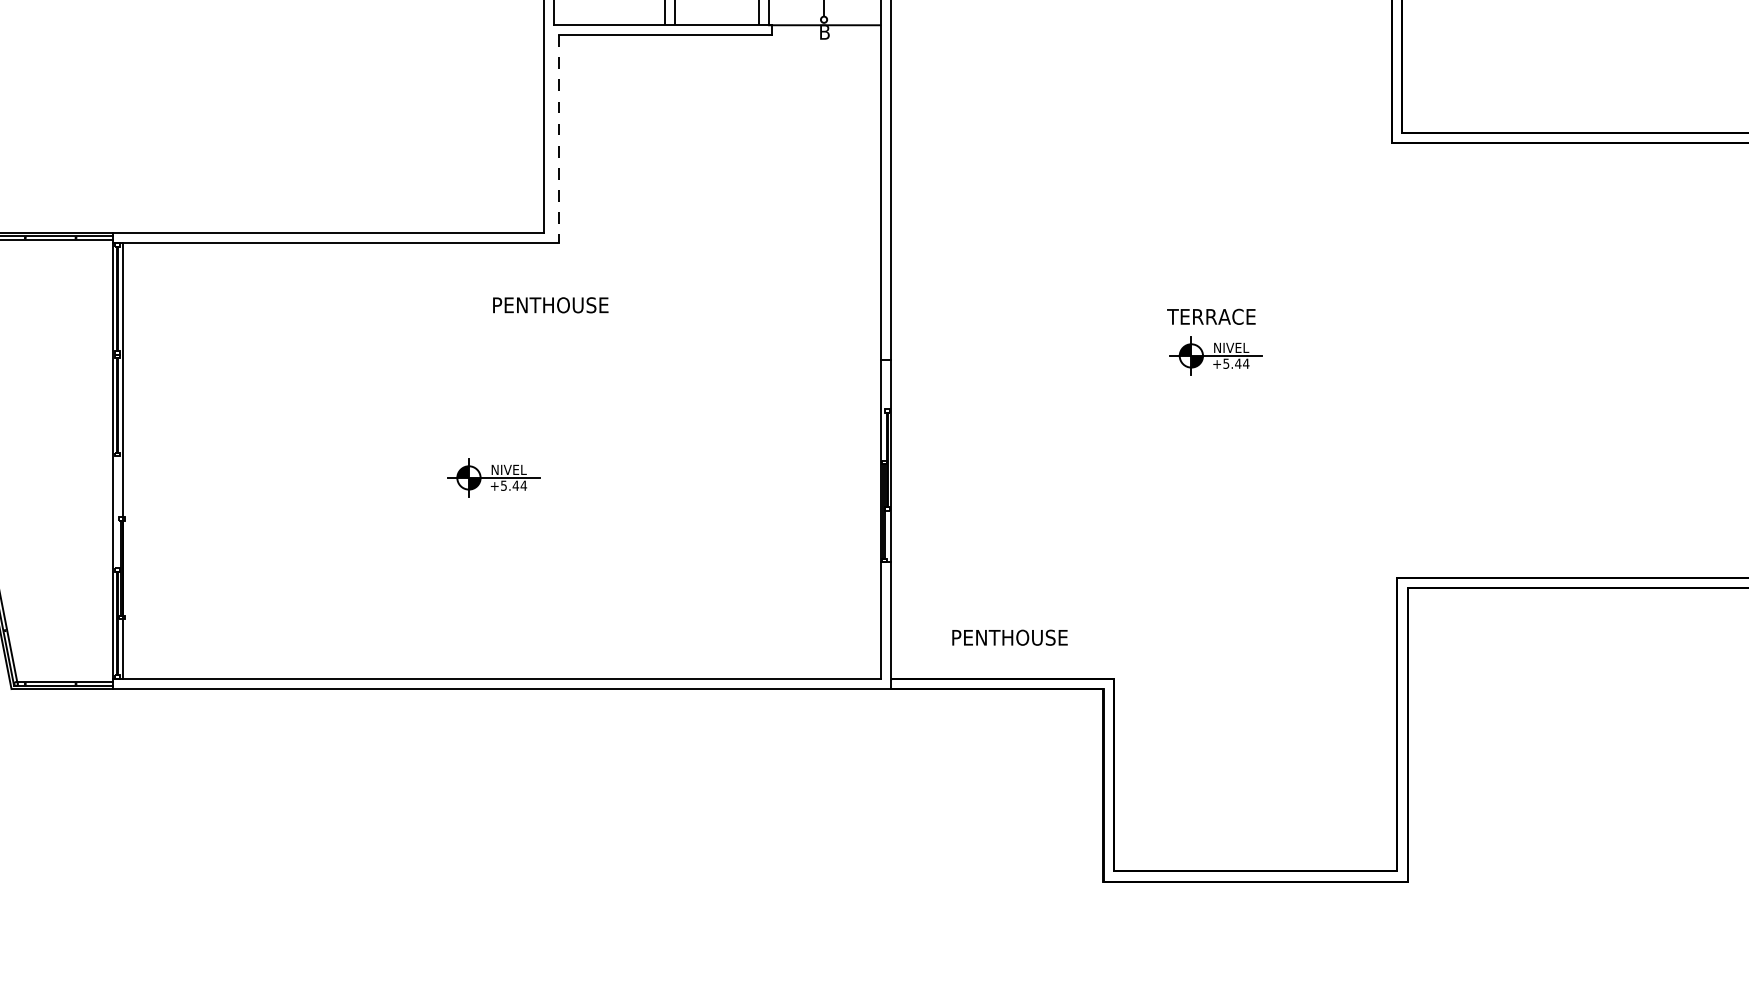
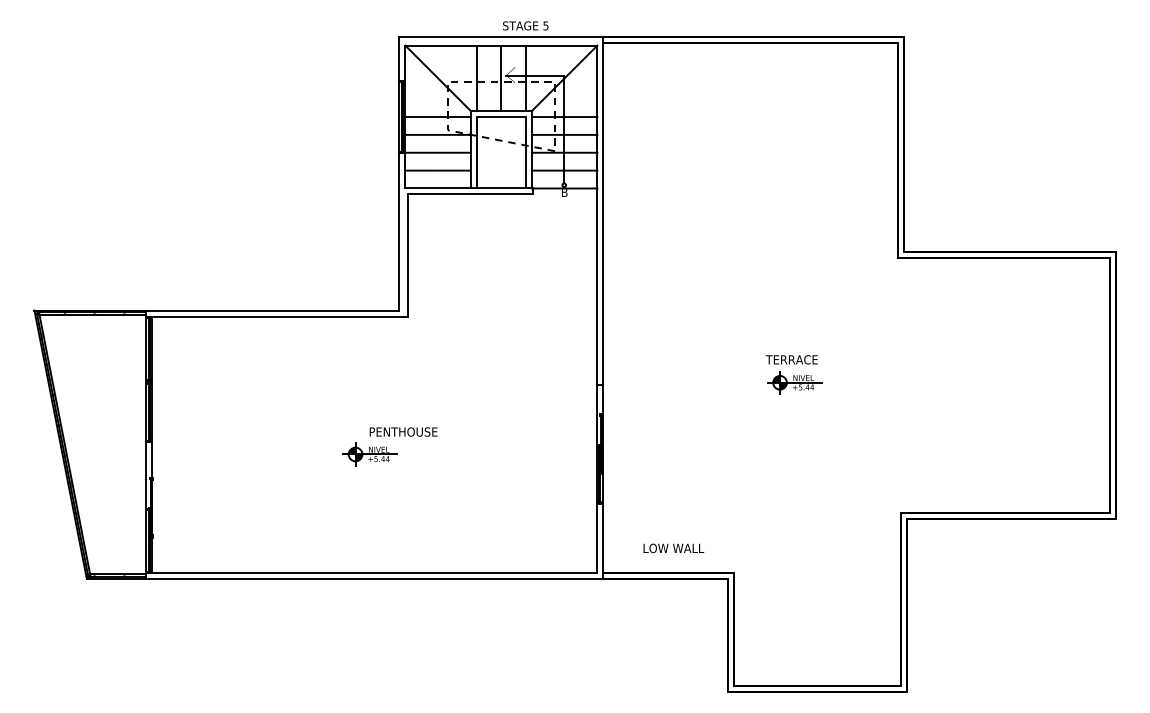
line: (559, 139) -> (408, 255), dashed -> solid
text: (550, 304) -> (403, 431), moved
text: (1010, 637) -> (673, 548), PENTHOUSE -> LOW WALL

